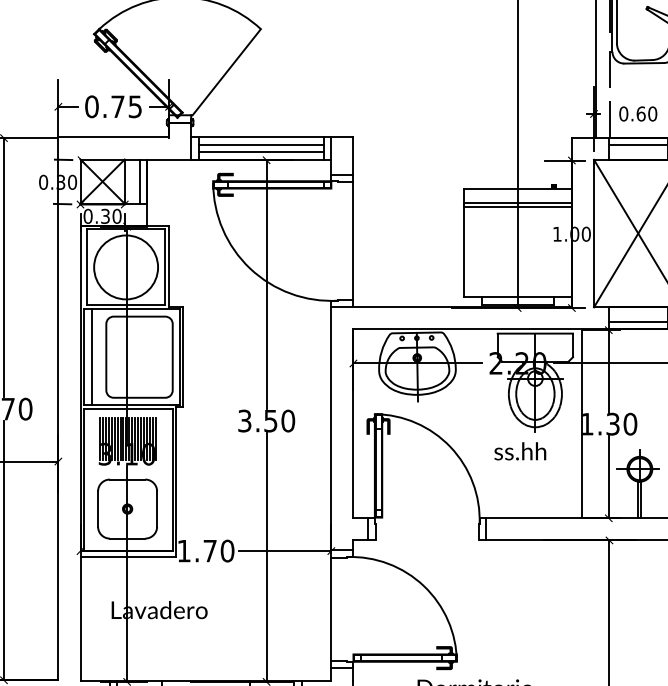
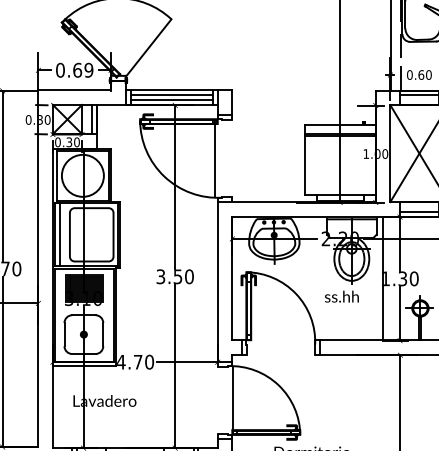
text: (127, 105) -> (83, 69), 0.75 -> 0.69
line: (353, 241) -> (215, 158), moved
text: (184, 551) -> (121, 362), 1.70 -> 4.70
line: (330, 609) -> (232, 400), moved

